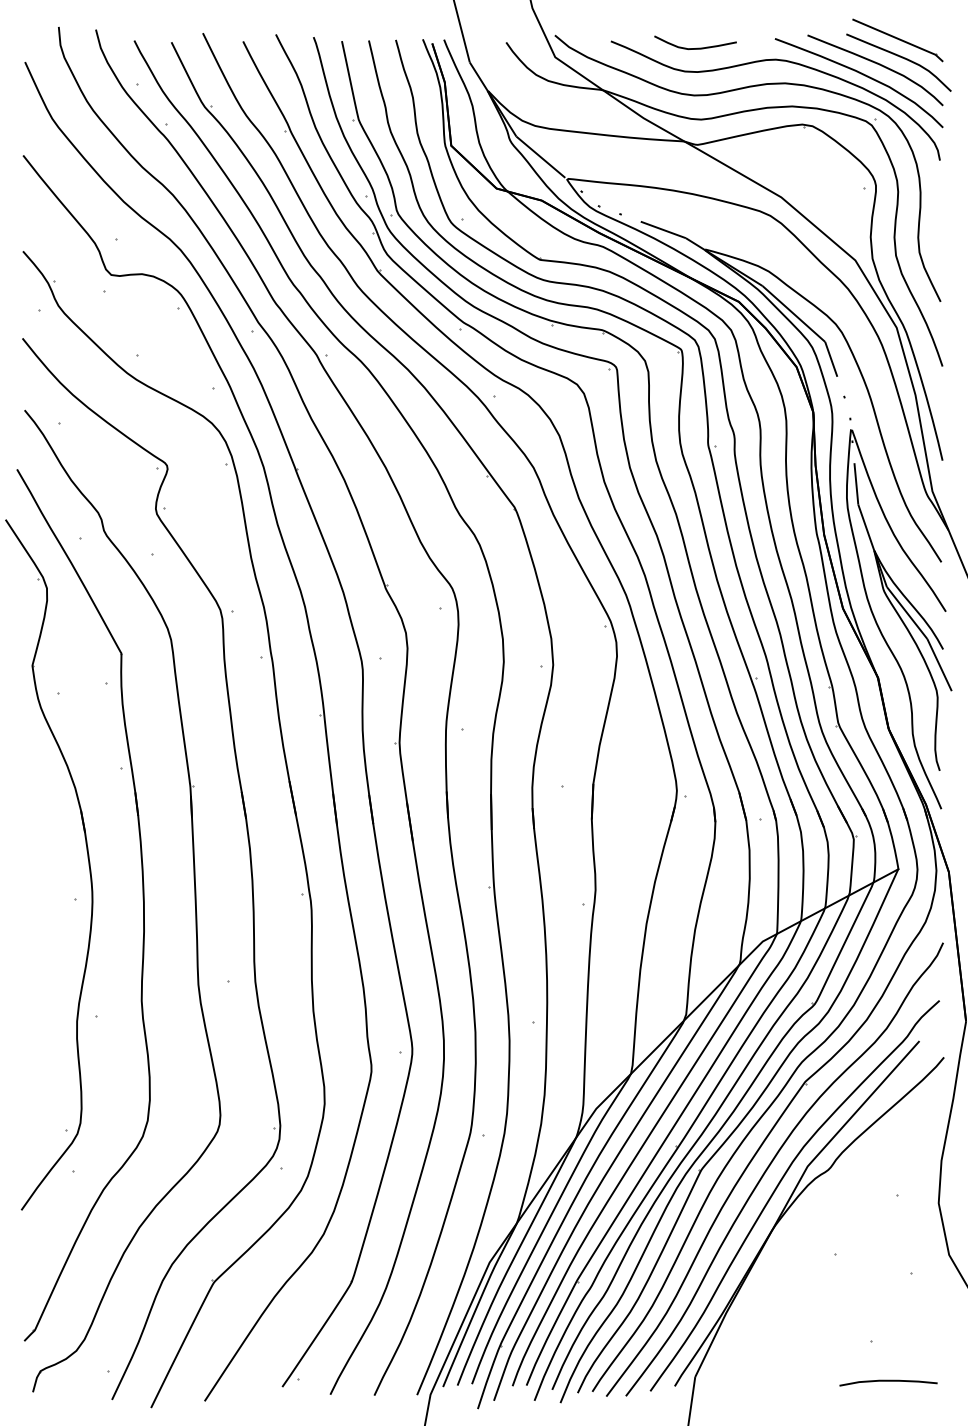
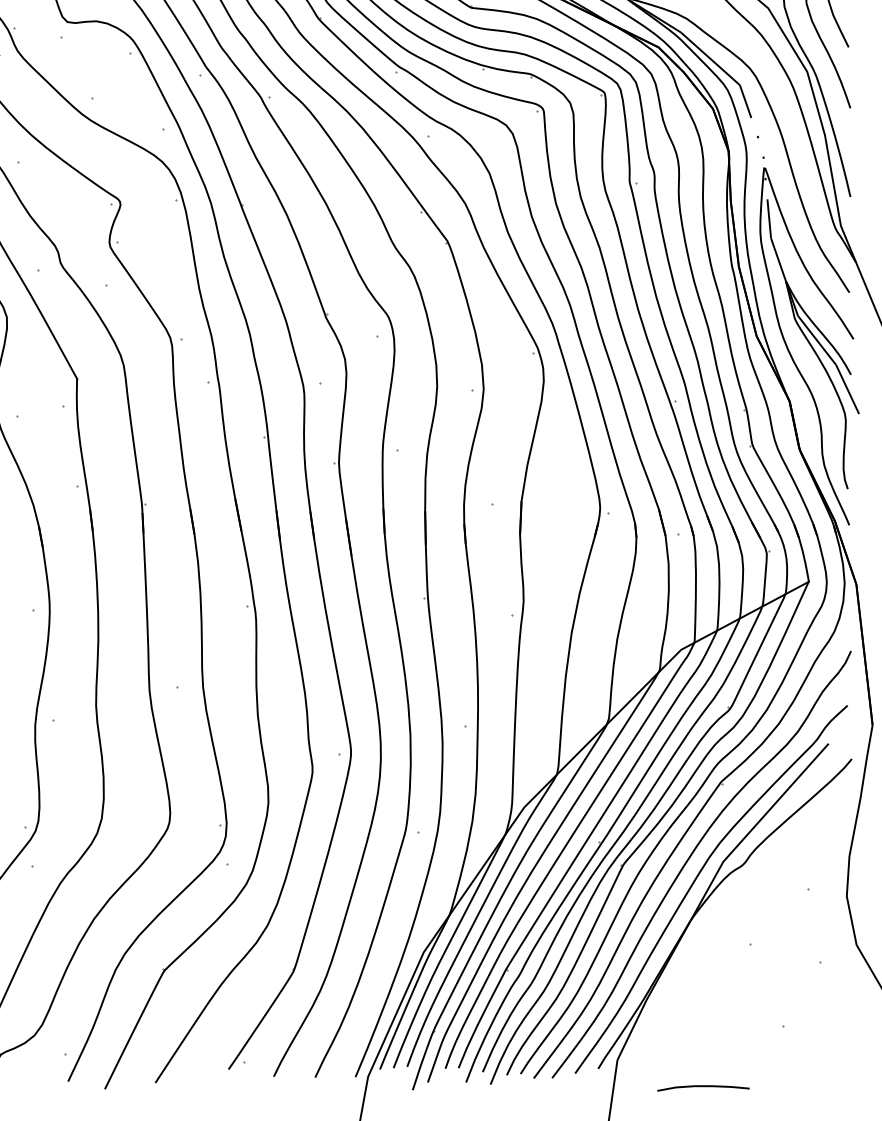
curve: (888, 1381) -> (703, 1086), moved

